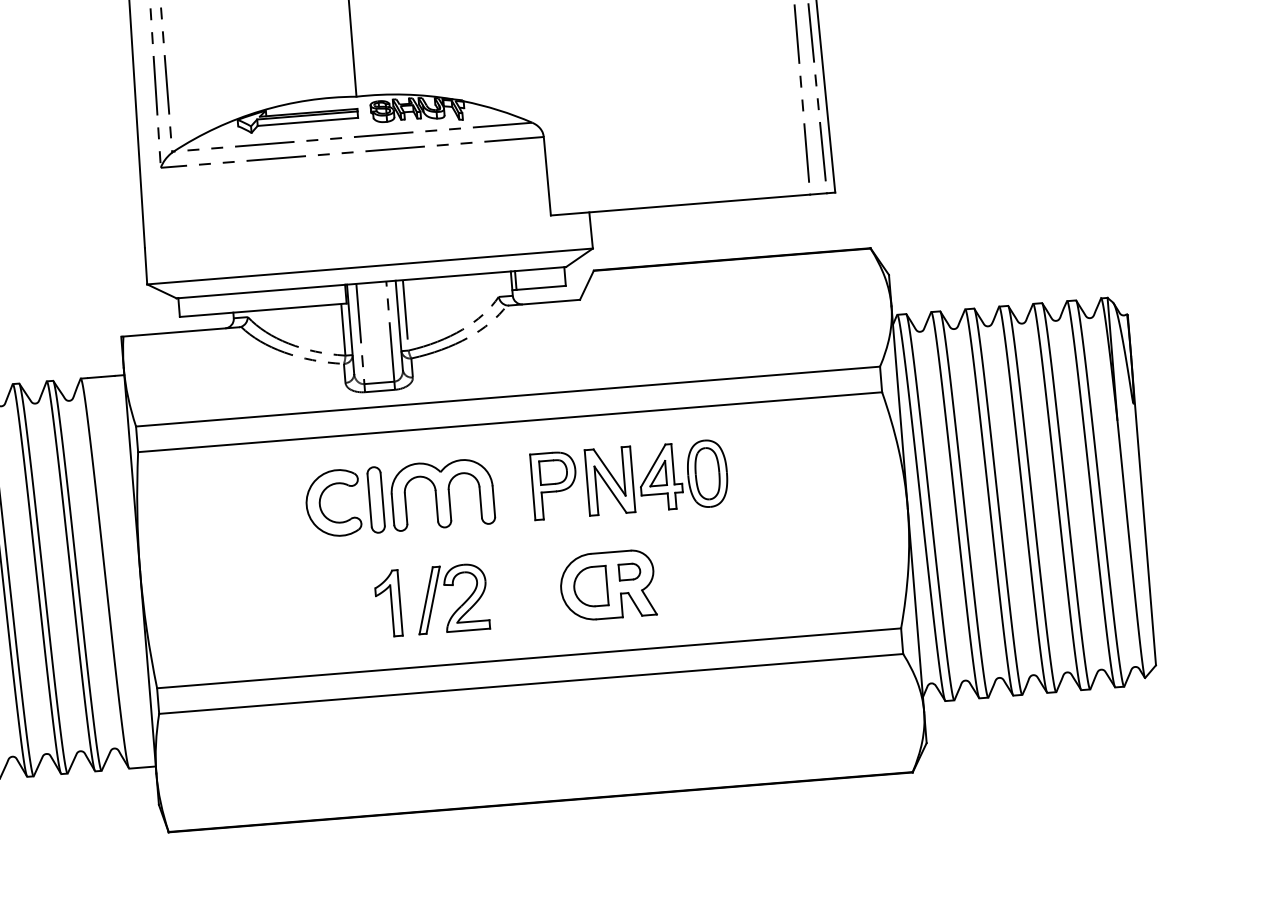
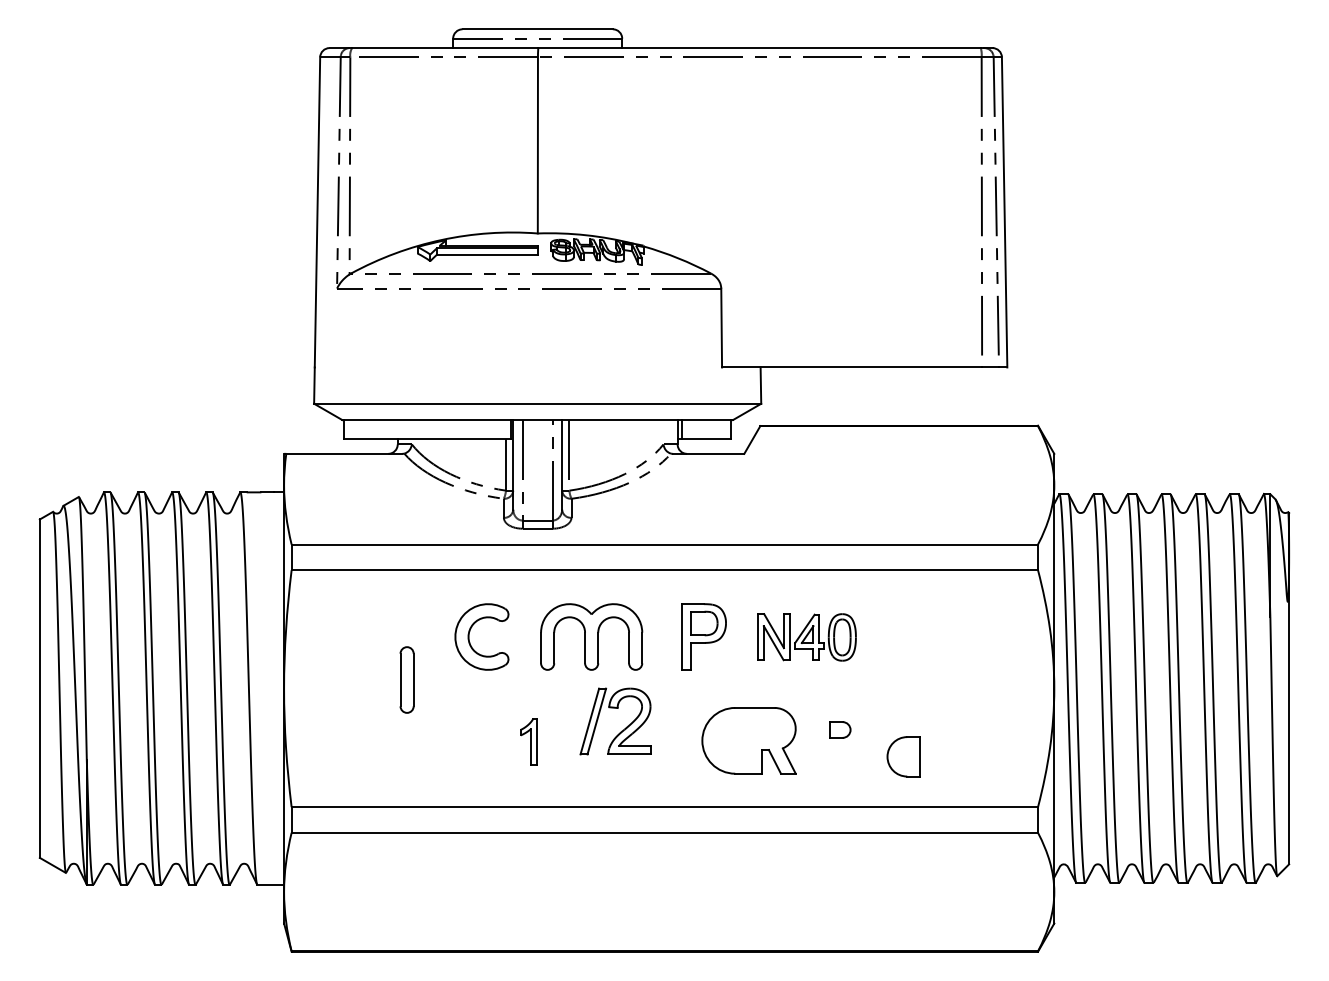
part: (656, 477) -> (806, 637), size x0.7
part: (375, 499) -> (406, 679), moved
part: (630, 571) -> (840, 729), moved
part: (590, 586) -> (903, 756), moved
part: (387, 603) -> (528, 741), size x0.7
part: (458, 607) -> (621, 730), moved

